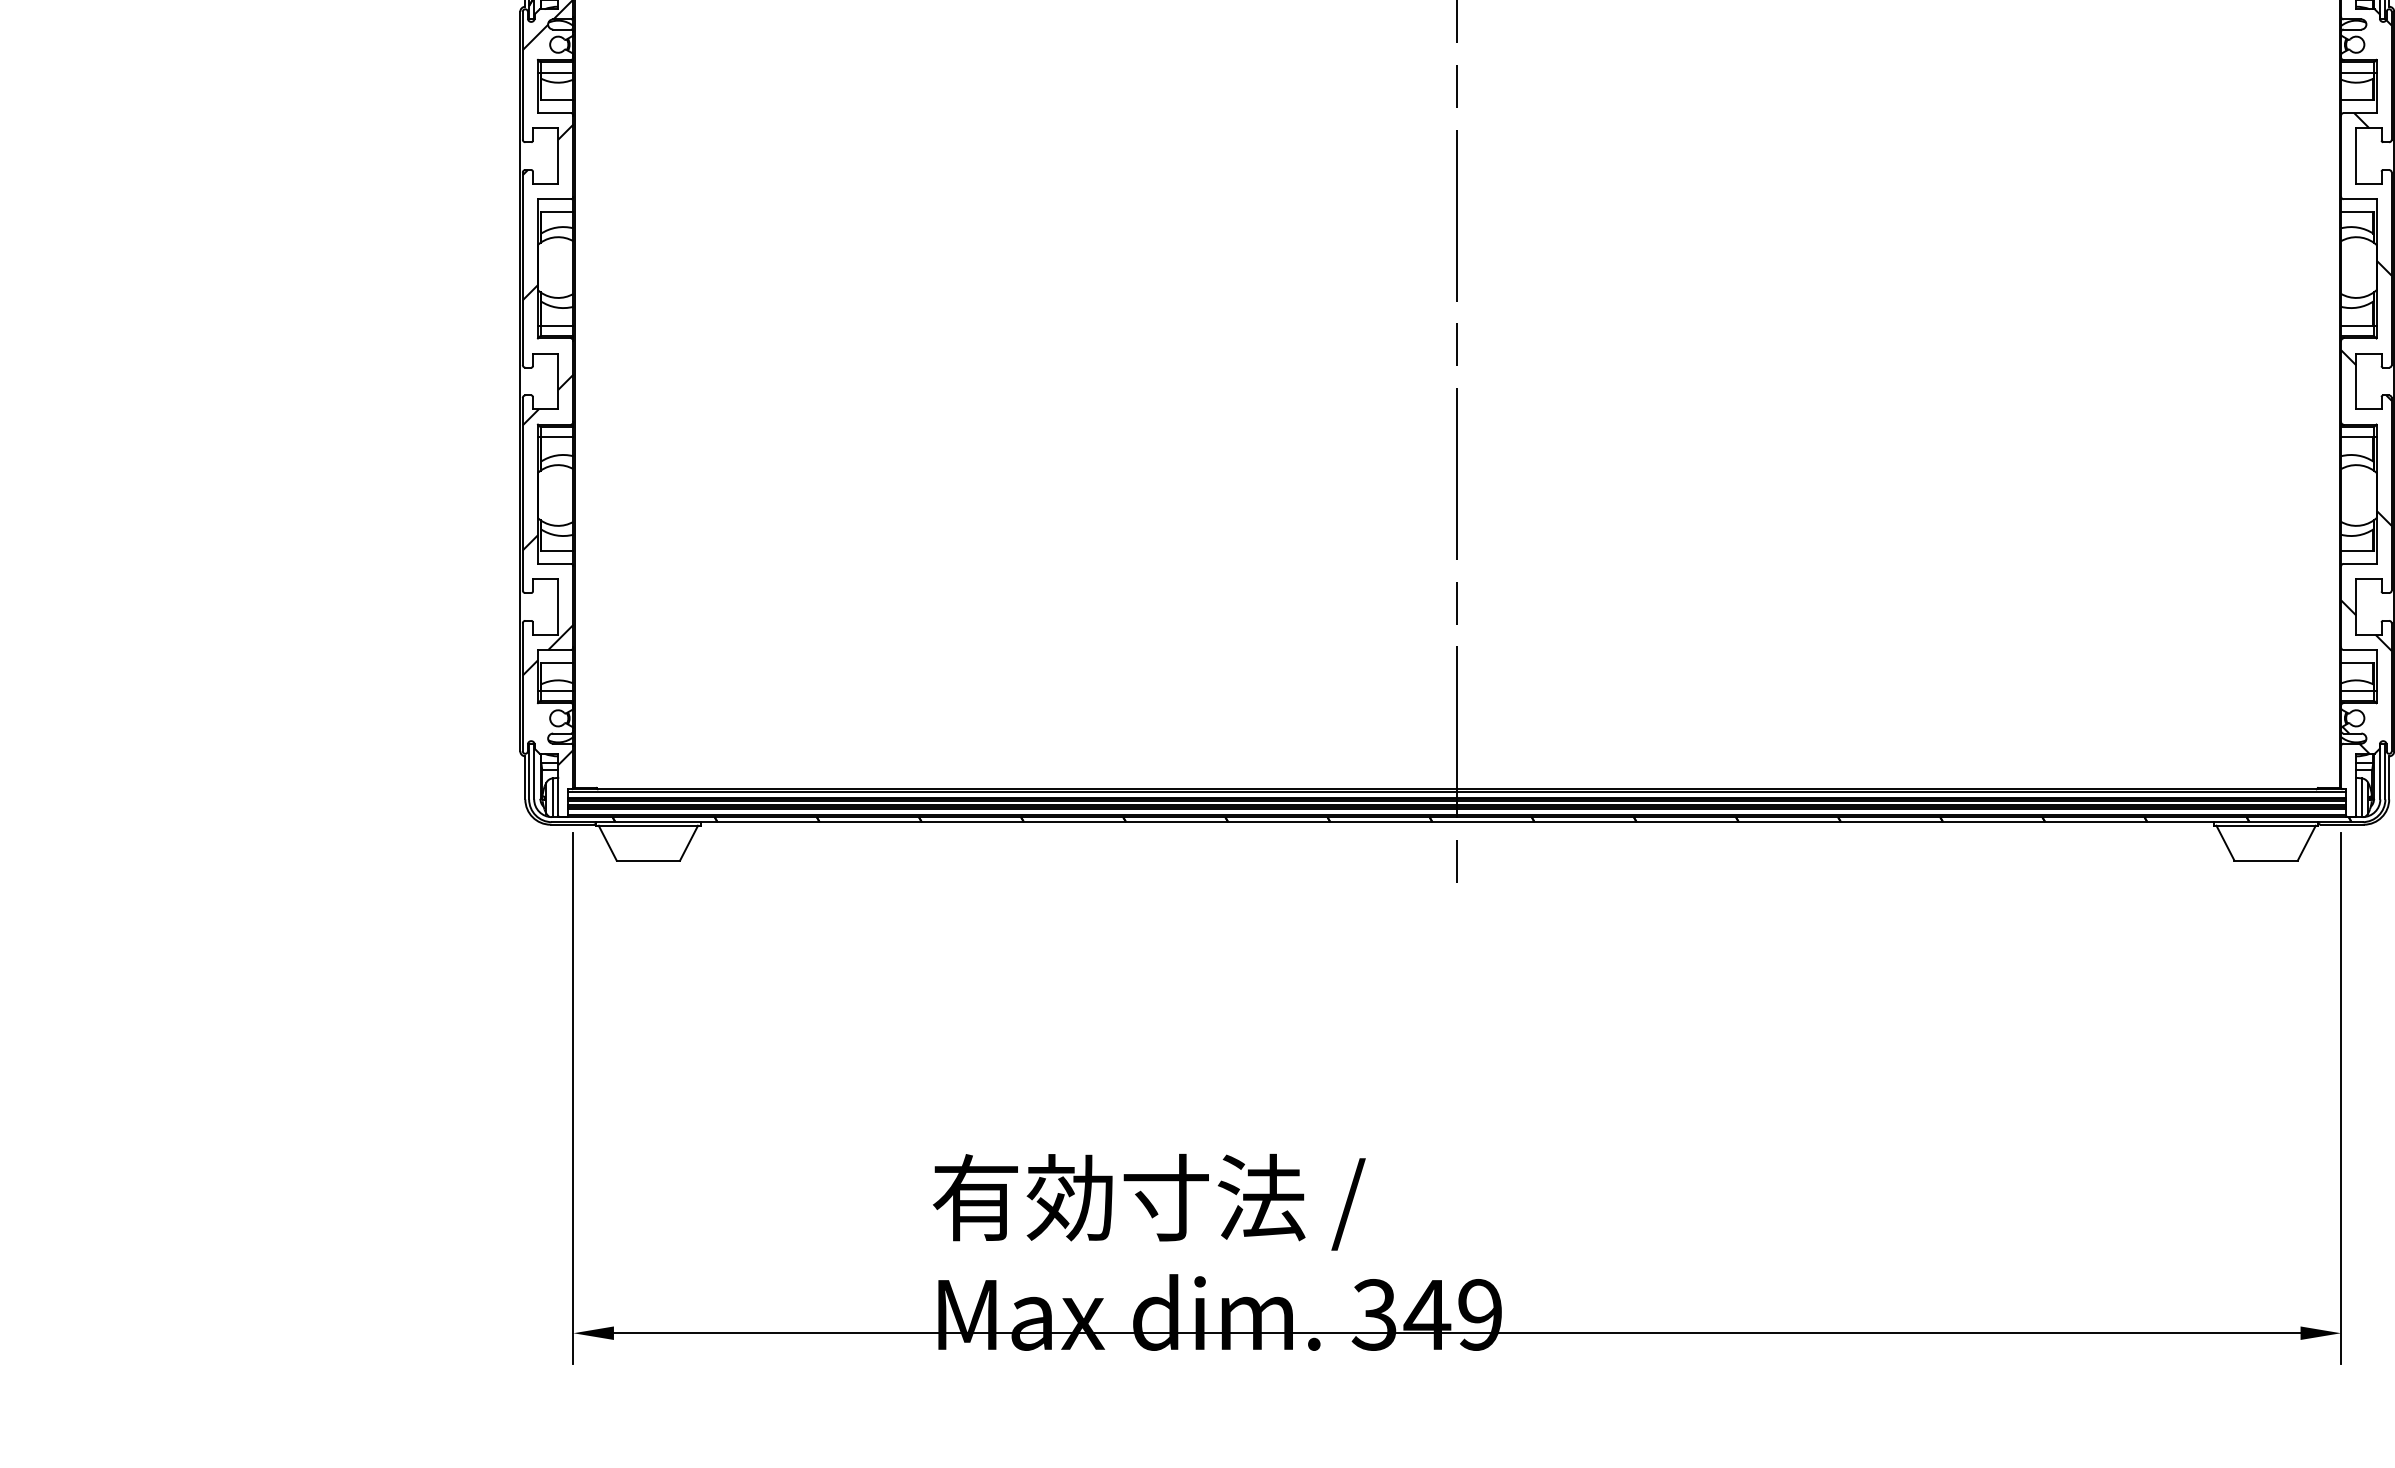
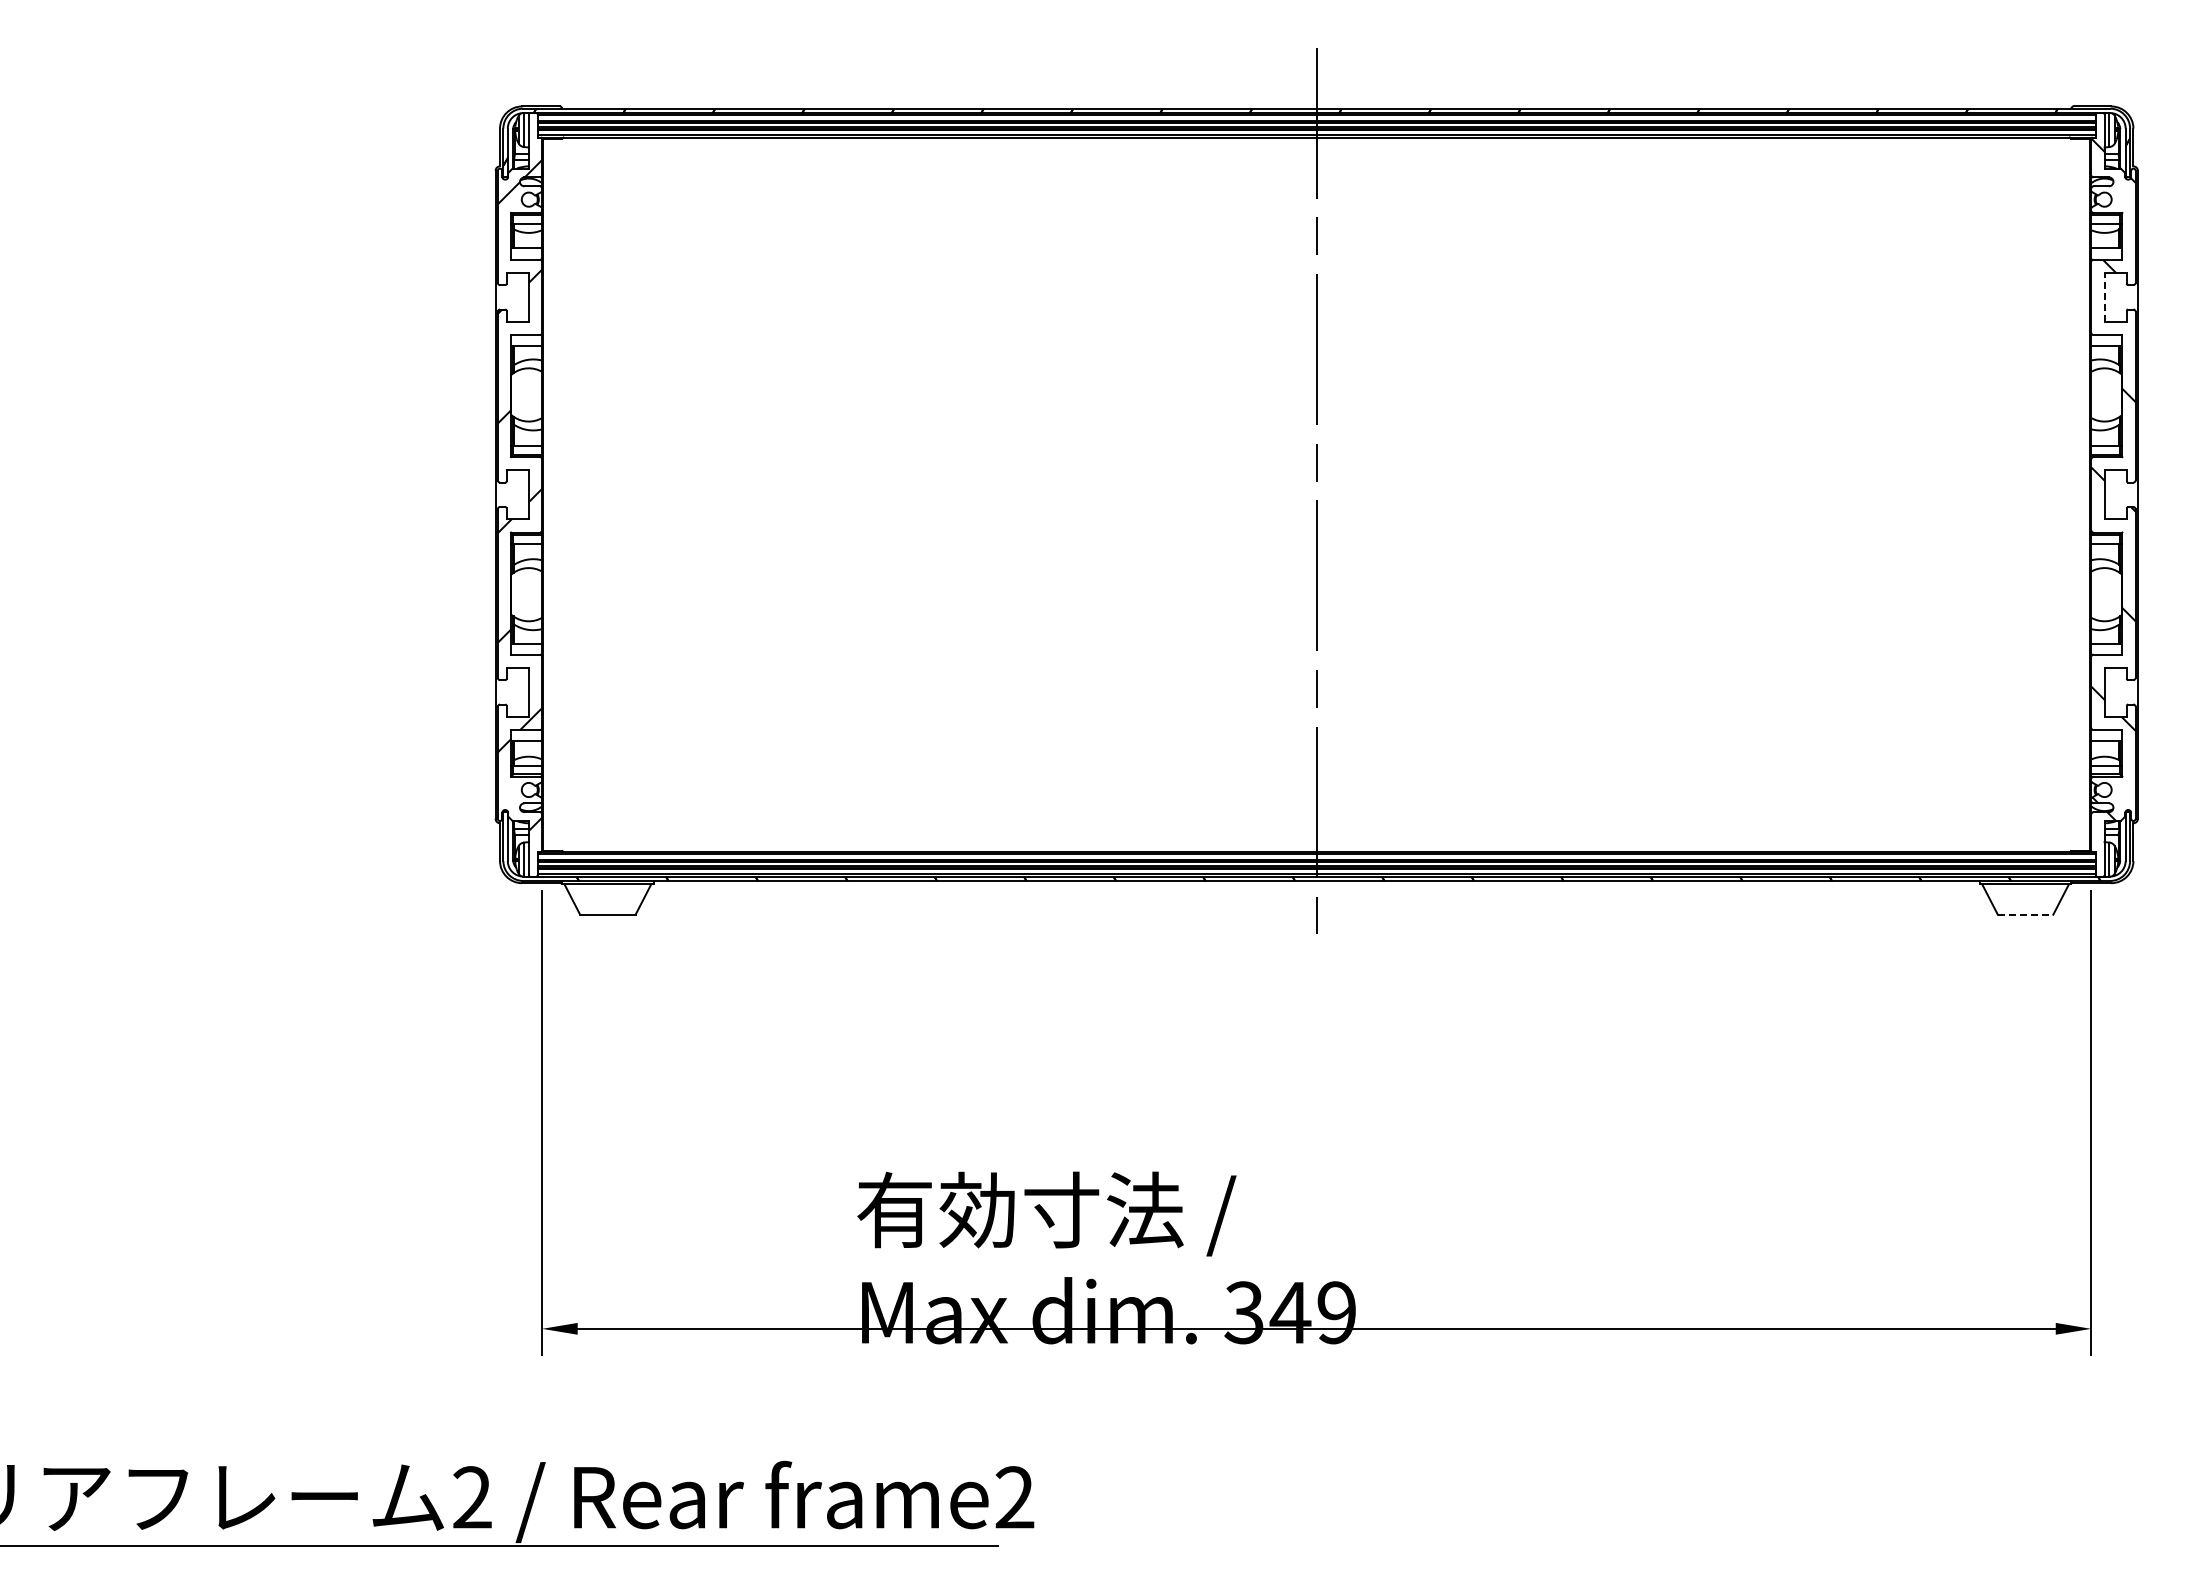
line: (2356, 155) -> (2104, 296), solid -> dashed
line: (2266, 860) -> (2025, 914), solid -> dashed

